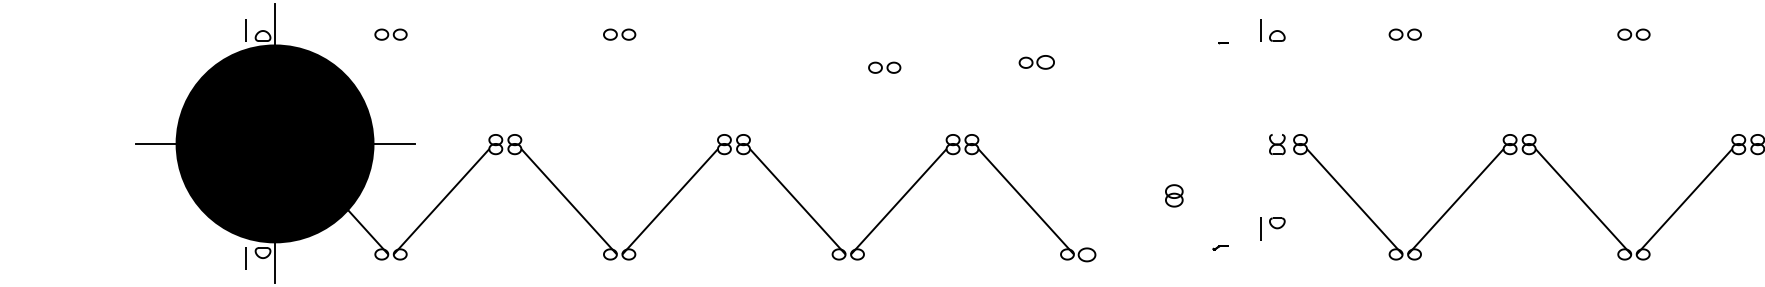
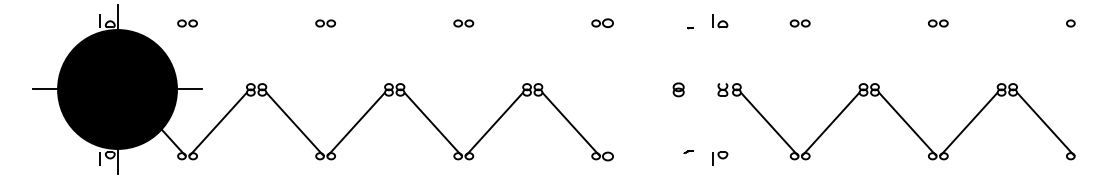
part: (1036, 61) -> (602, 22), moved
part: (884, 67) -> (463, 23), moved
part: (1174, 195) -> (678, 89), moved
part: (1273, 228) -> (720, 158), moved

